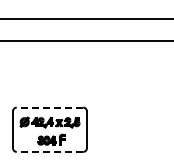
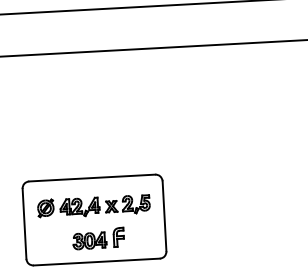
line: (49, 107) -> (91, 177), dashed -> solid
line: (49, 151) -> (95, 261), dashed -> solid

